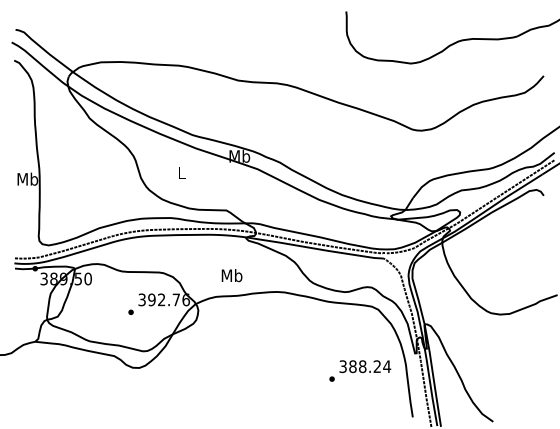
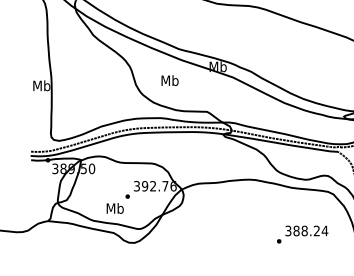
text: (181, 172) -> (169, 80), L -> Mb
text: (231, 275) -> (114, 208), moved
text: (360, 370) -> (302, 234), moved

